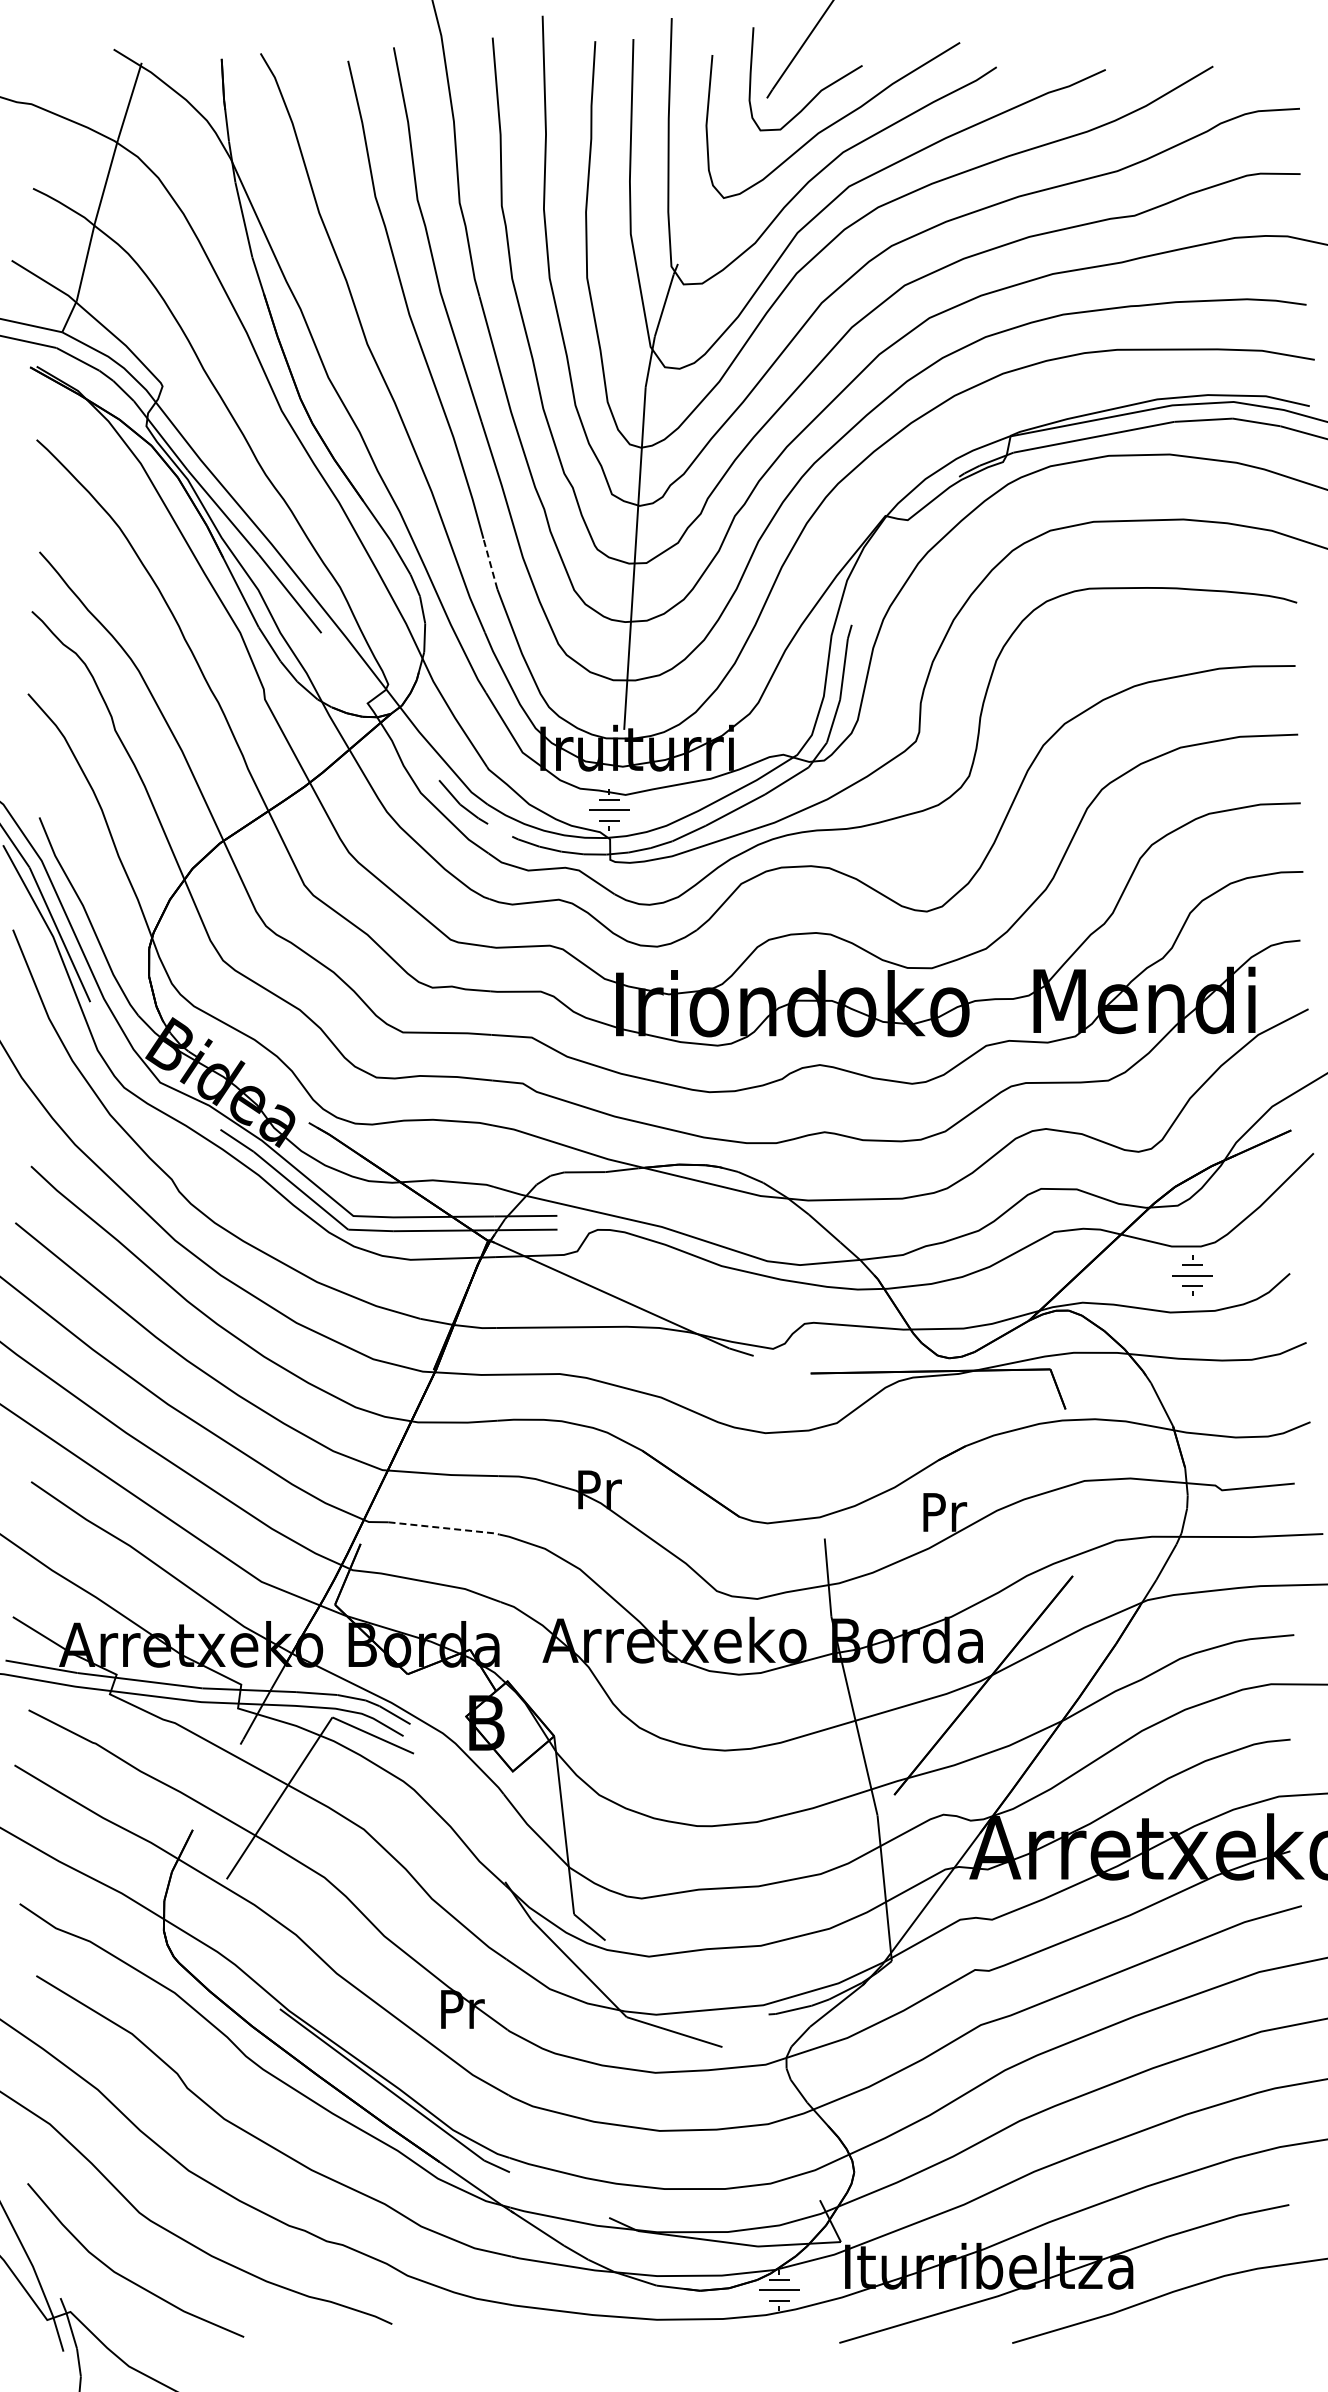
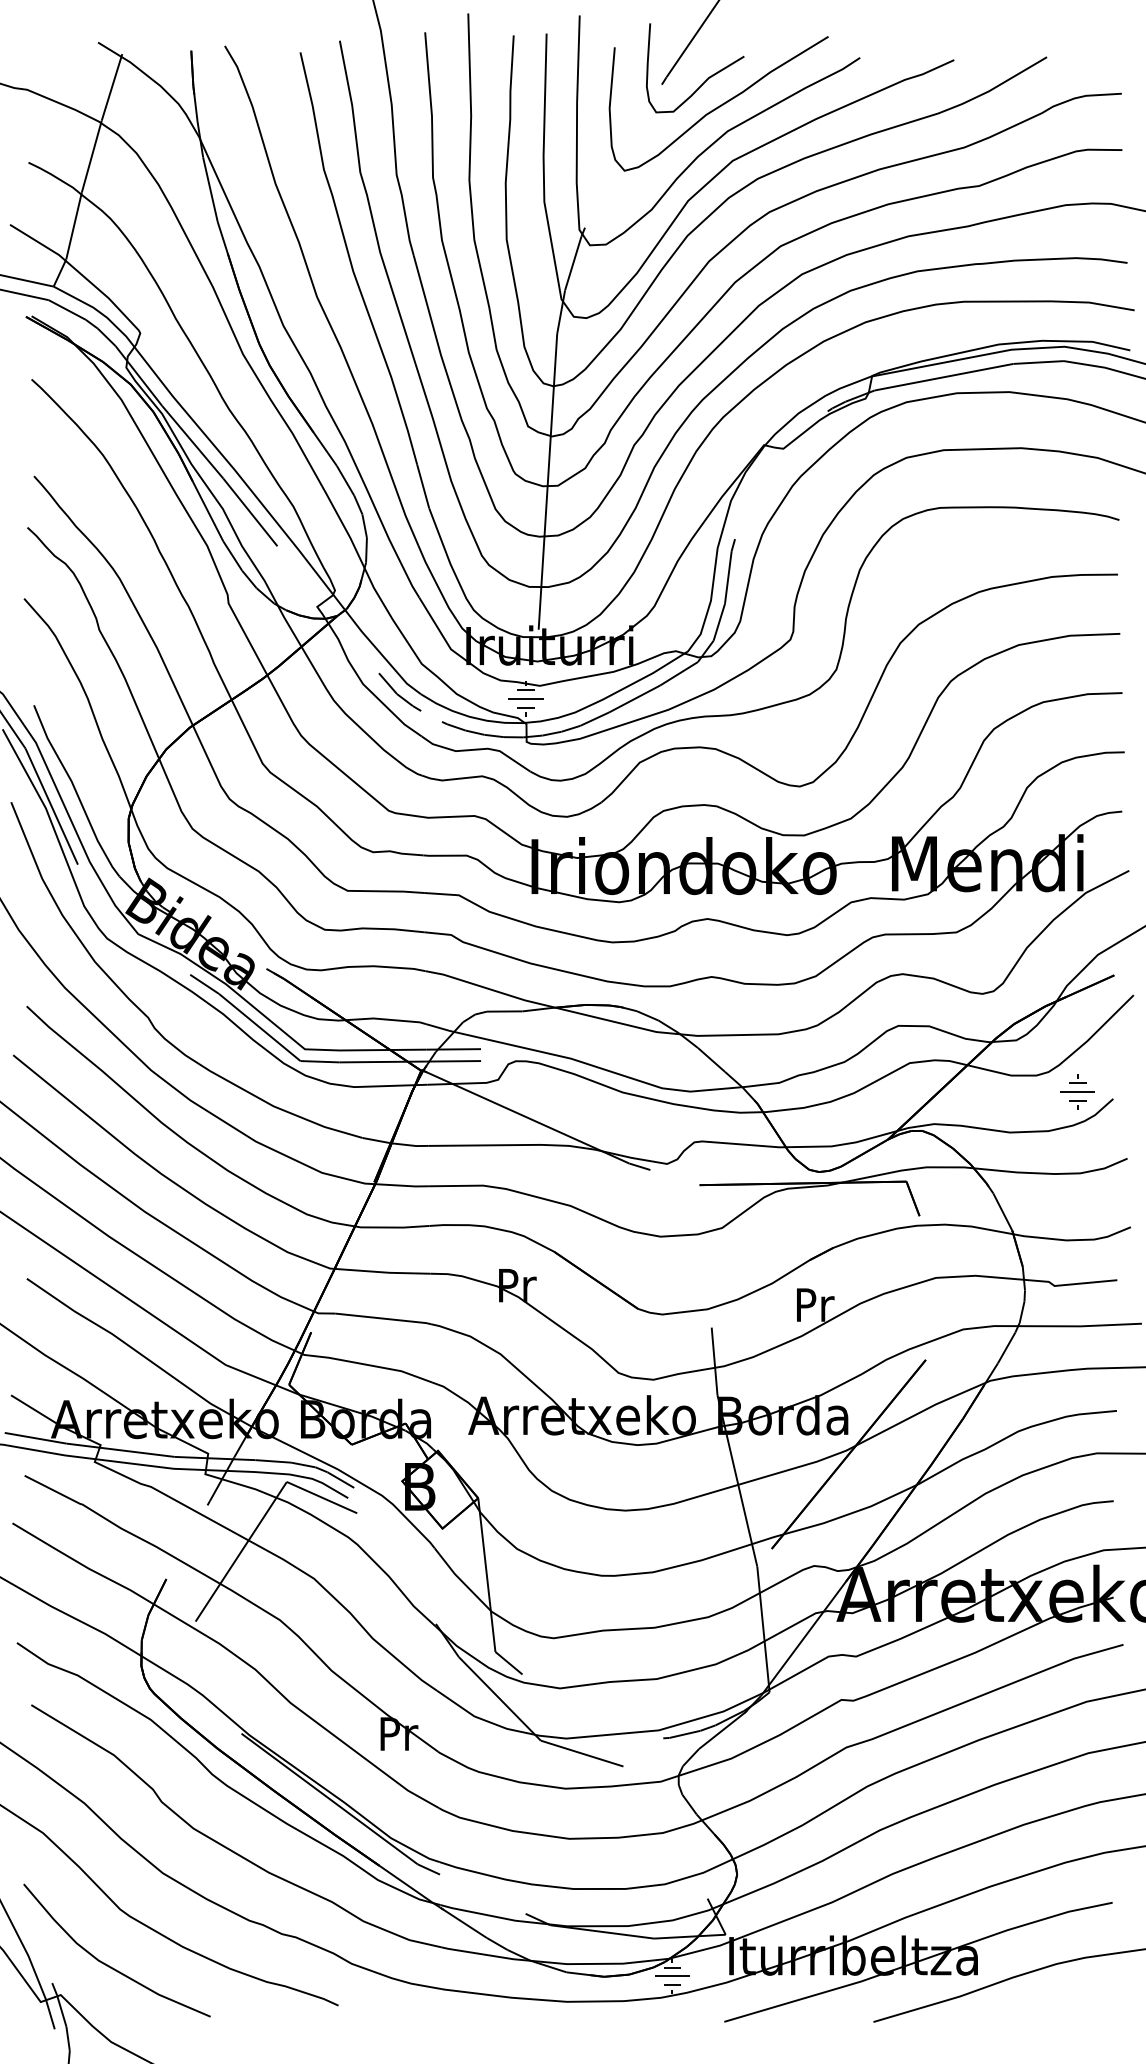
line: (490, 563) -> (423, 486), dashed -> solid
part: (1192, 1275) -> (1077, 1091), moved
line: (445, 1528) -> (384, 1318), dashed -> solid

